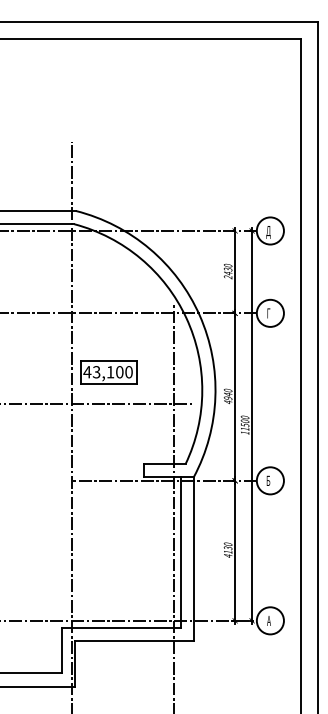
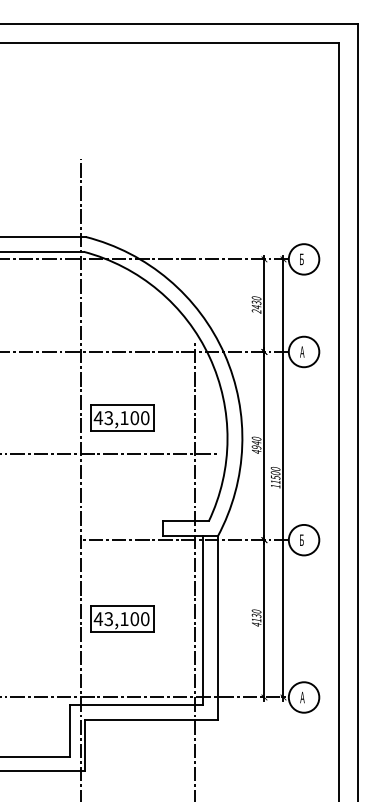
text: (268, 231) -> (301, 260), Д -> Б
text: (269, 312) -> (302, 351), Г -> А
part: (108, 550) -> (122, 618), added

